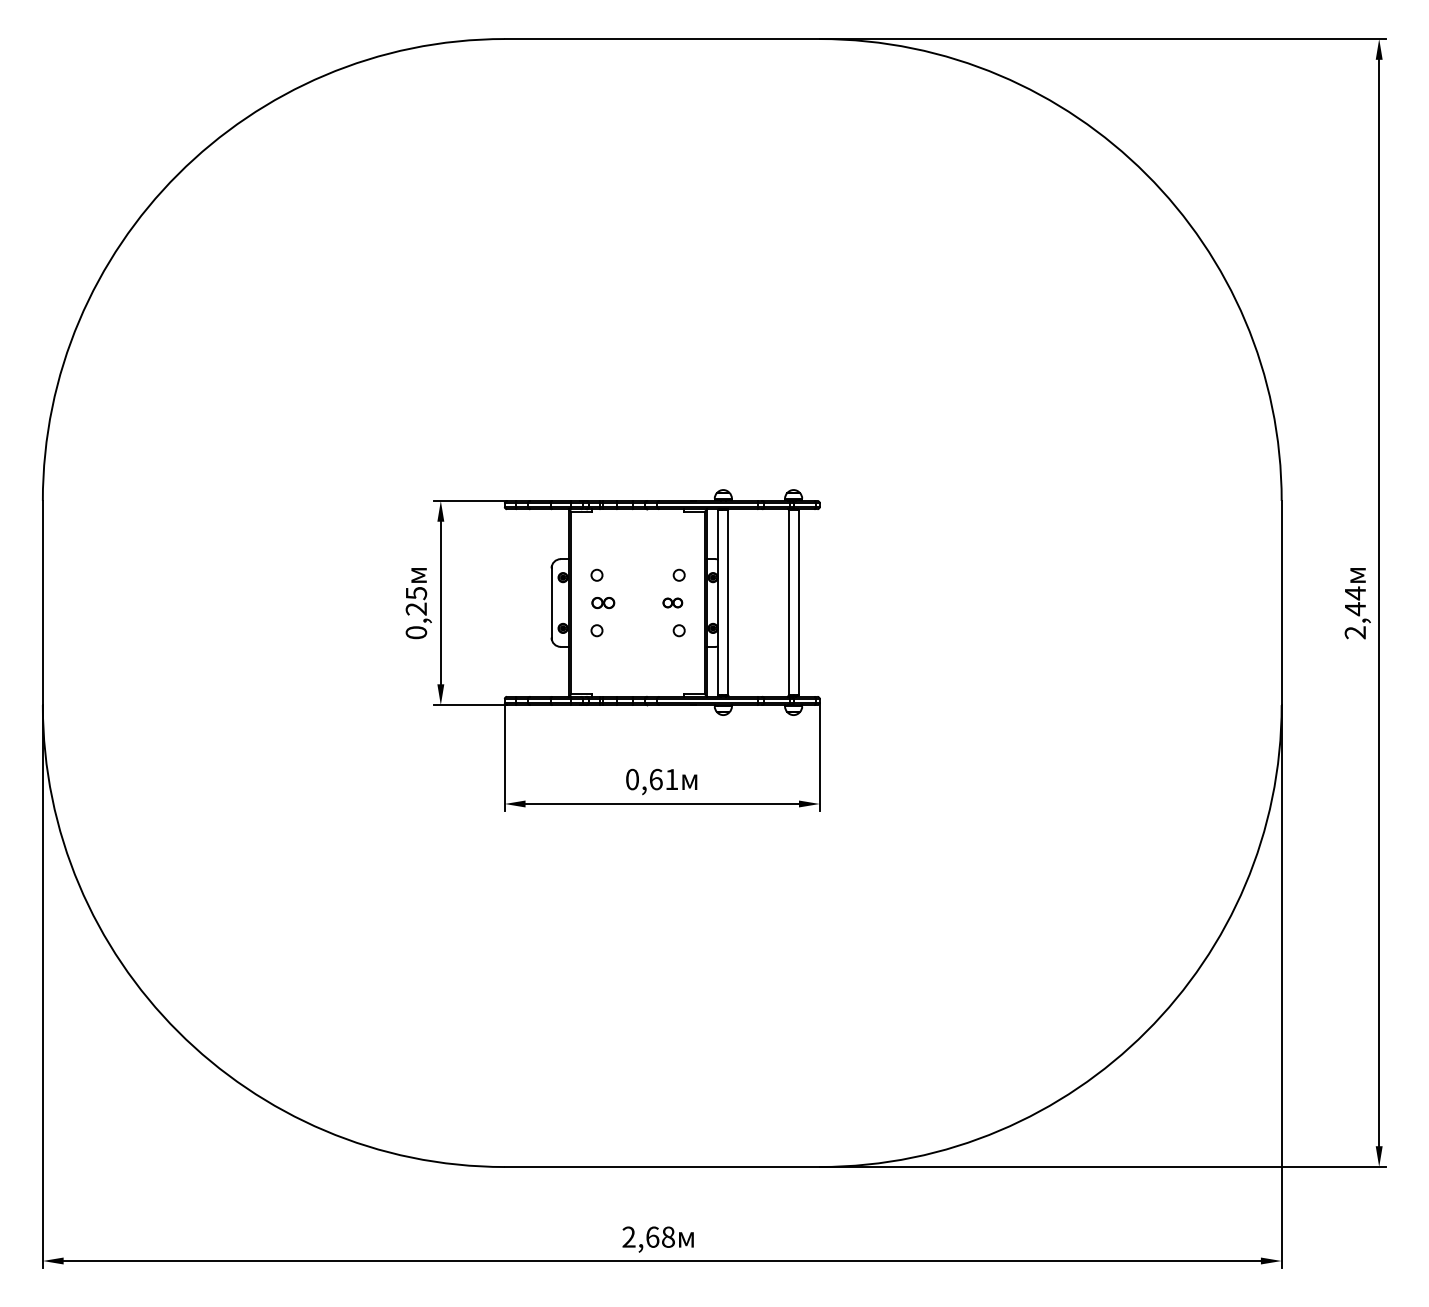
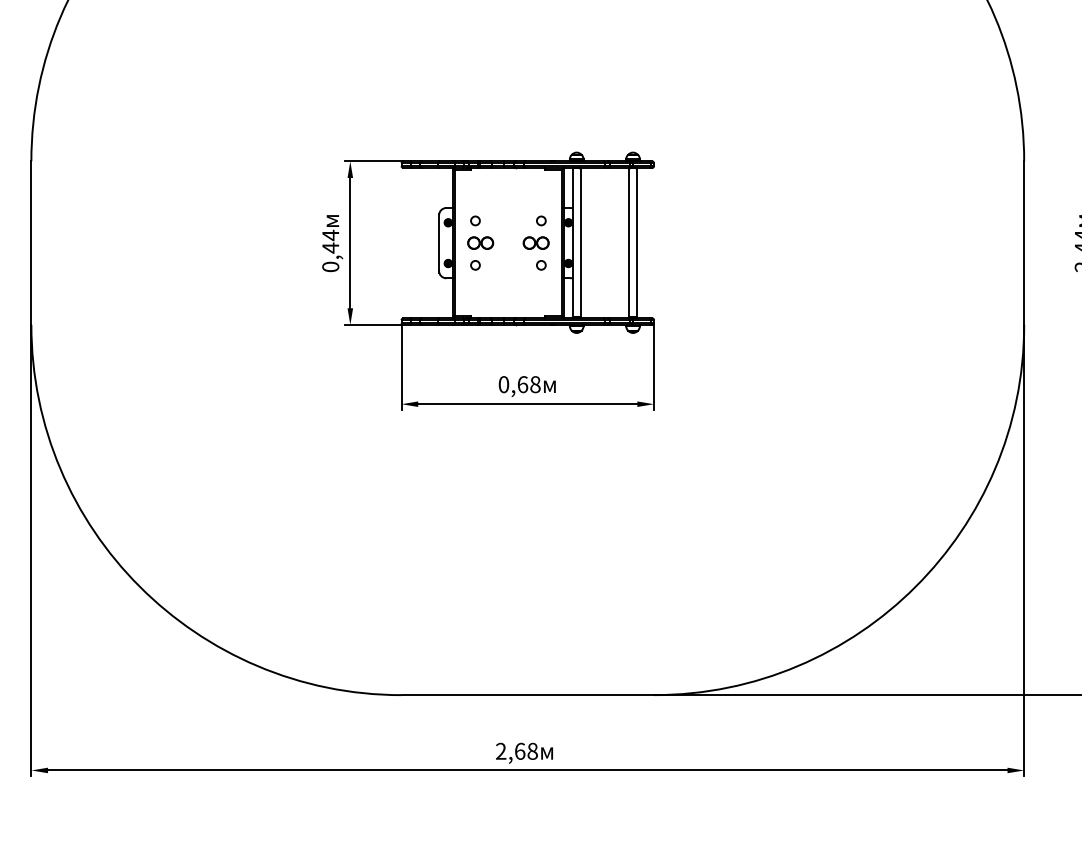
text: (416, 601) -> (330, 241), 0,25 -> 0,44
part: (602, 602) -> (479, 242), size x1.43
part: (672, 602) -> (535, 242), size x1.67
text: (671, 779) -> (535, 384), 0,61 -> 0,68

